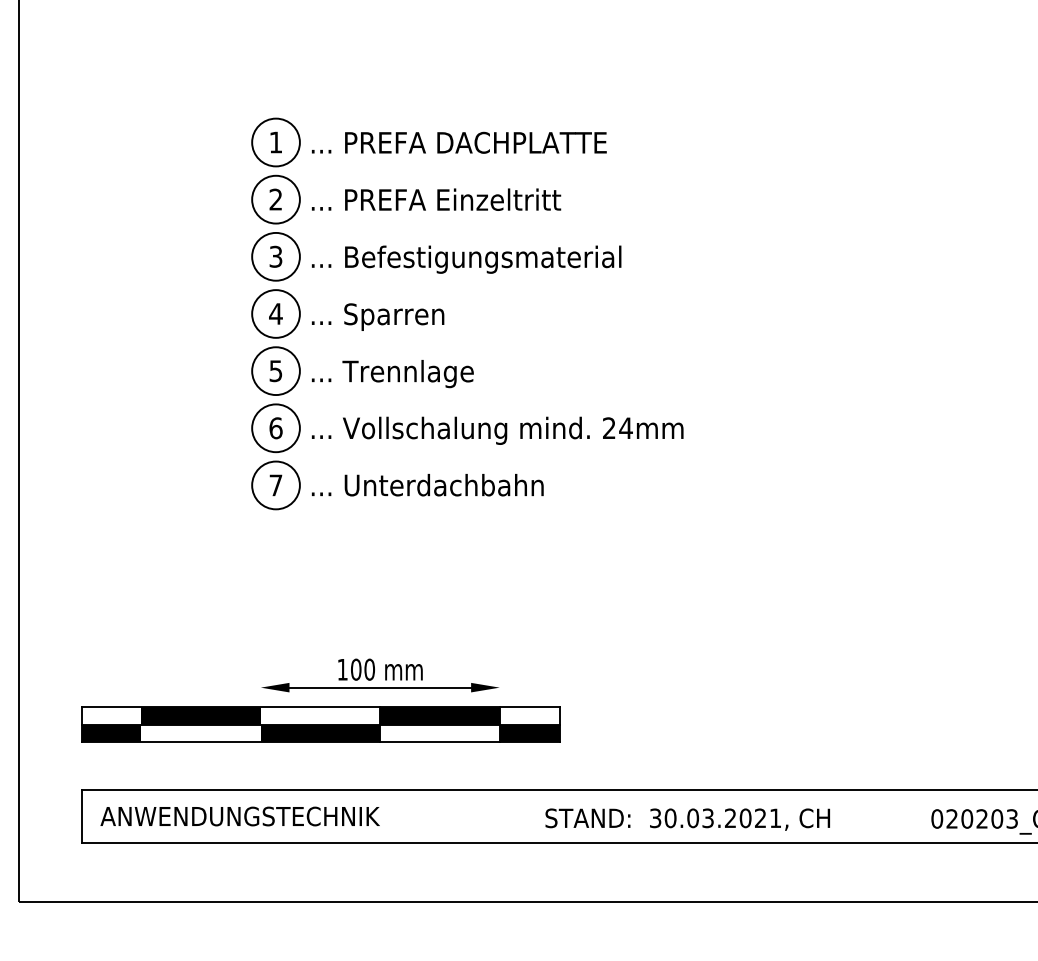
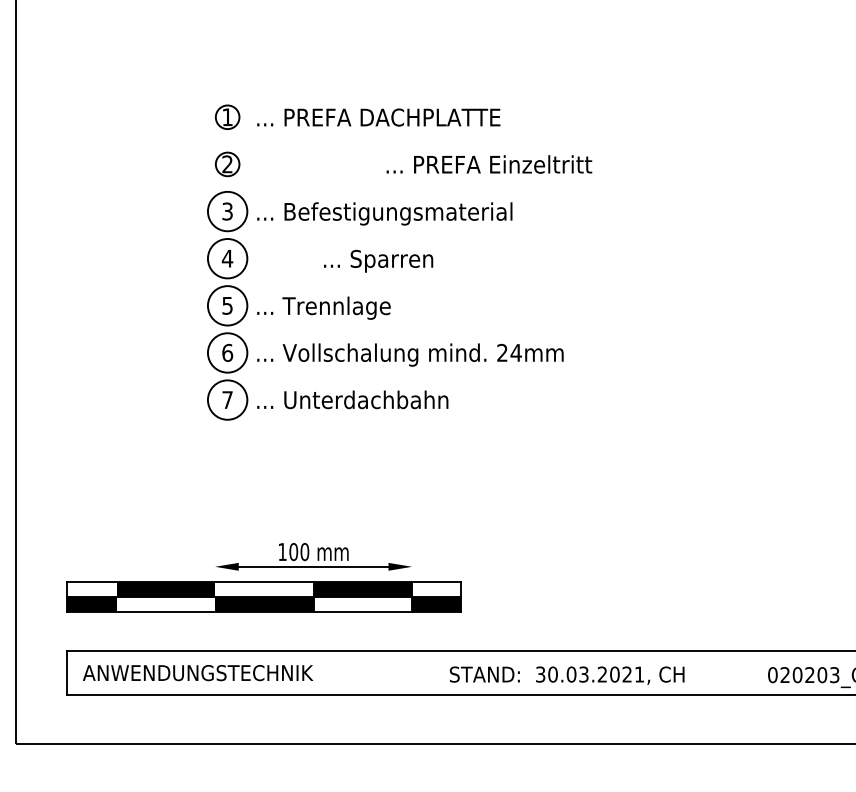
circle: (275, 142) -> (227, 117), size x0.6
circle: (275, 199) -> (227, 164), size x0.6
text: (436, 199) -> (489, 164), moved
text: (377, 316) -> (378, 260), moved

